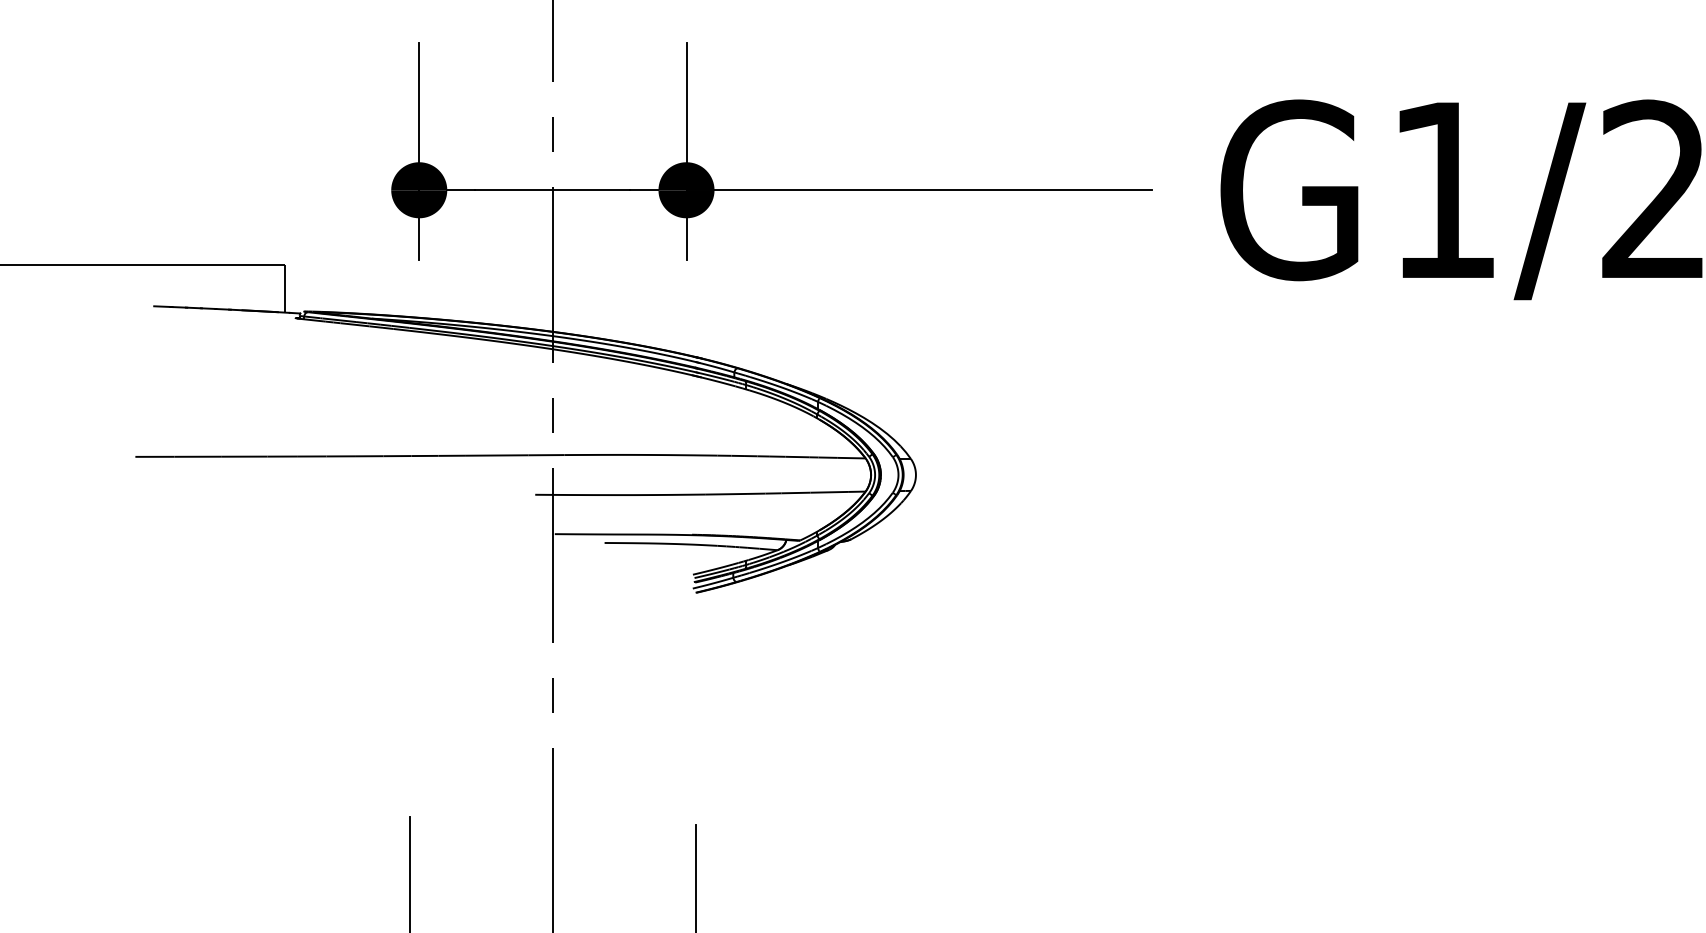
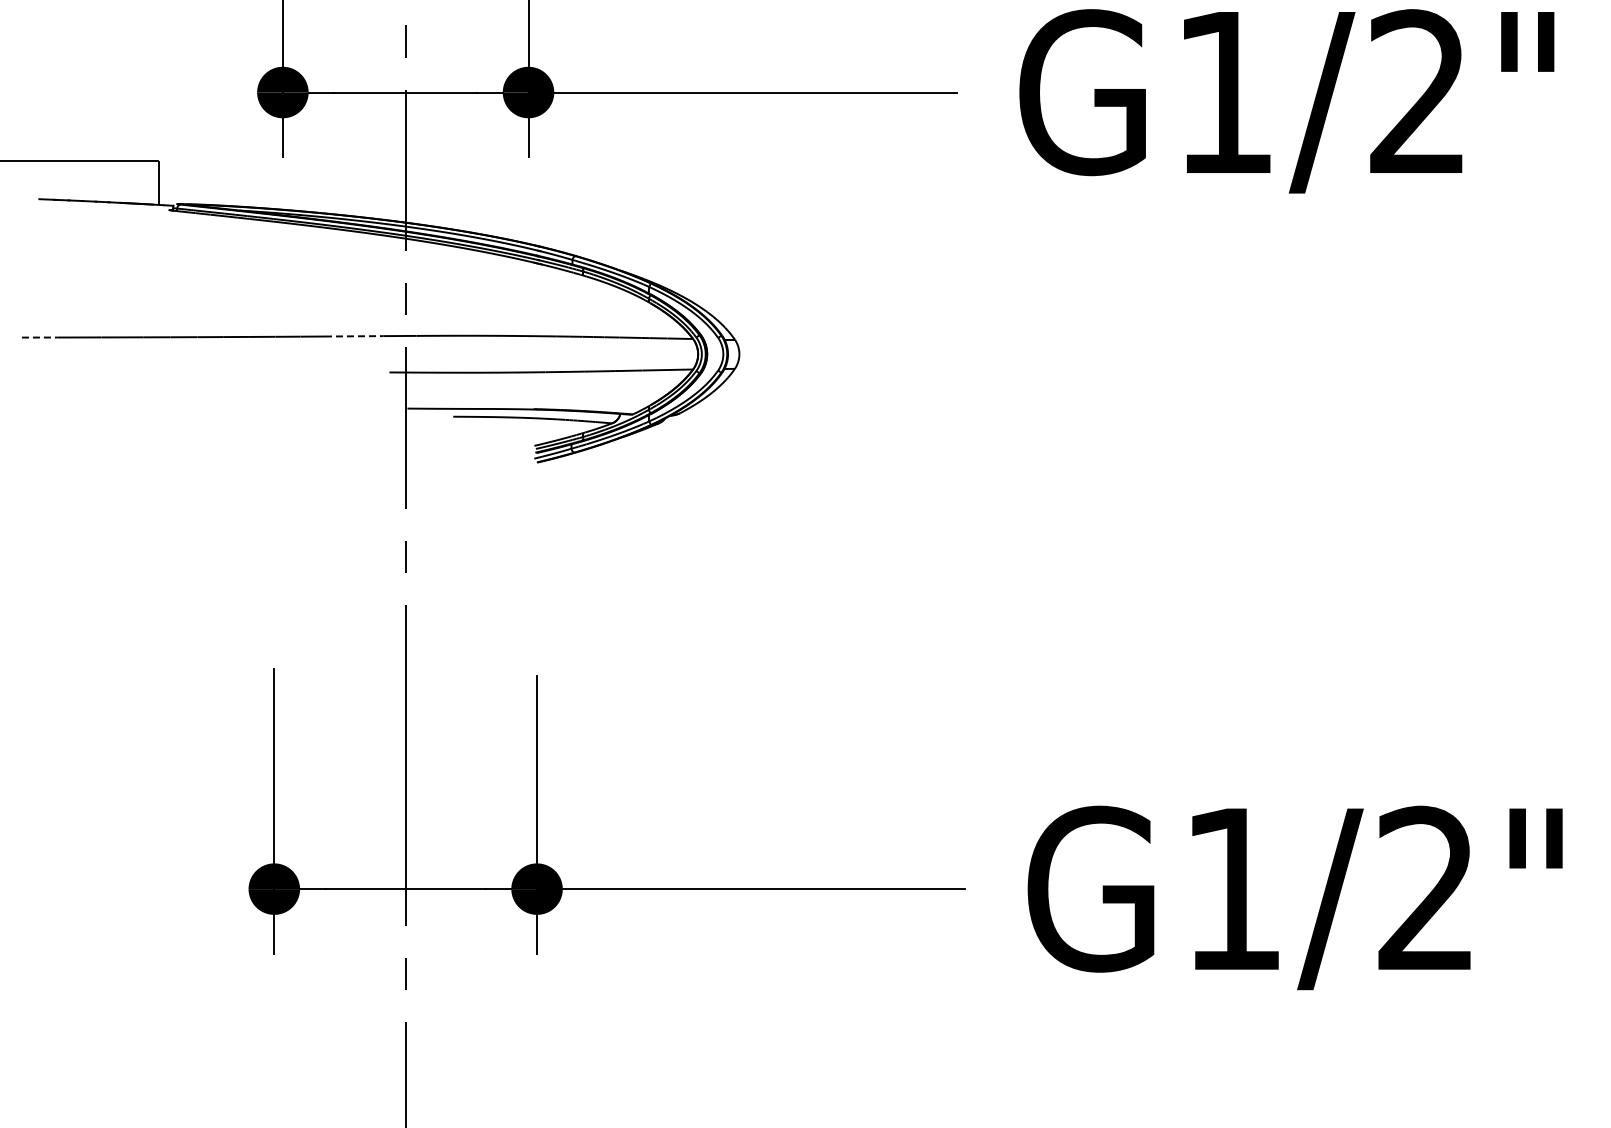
line: (497, 455) -> (354, 336), solid -> dashed
line: (154, 456) -> (39, 337), solid -> dashed

